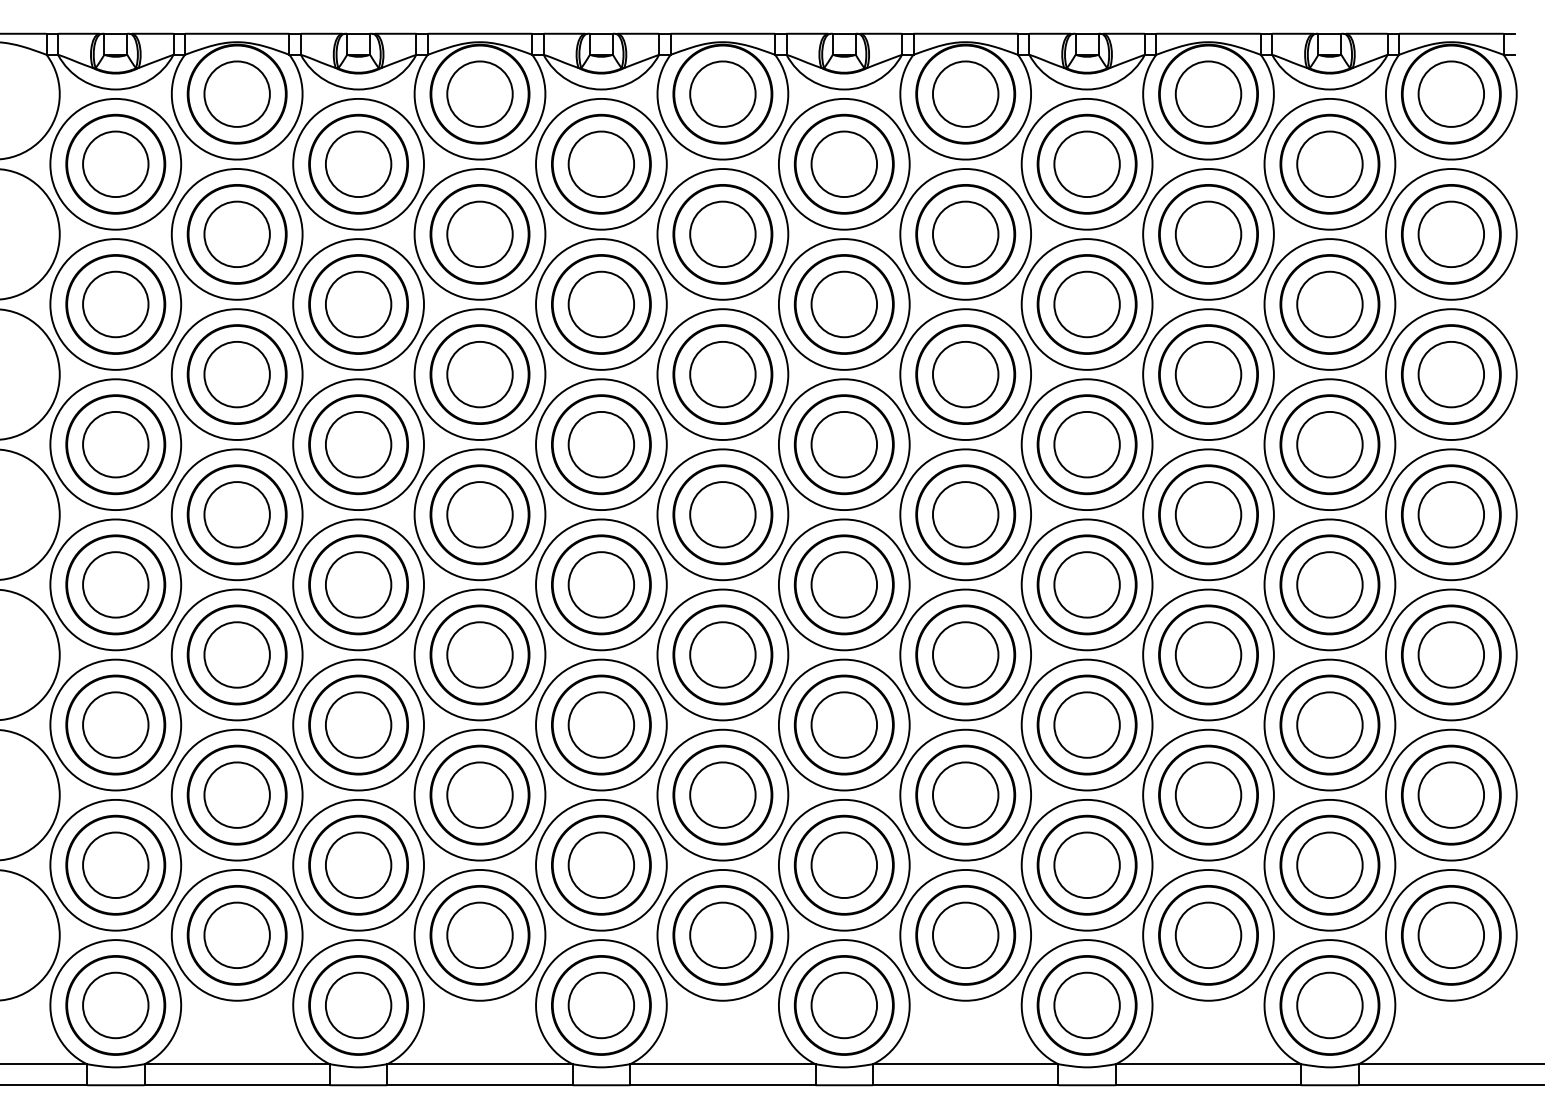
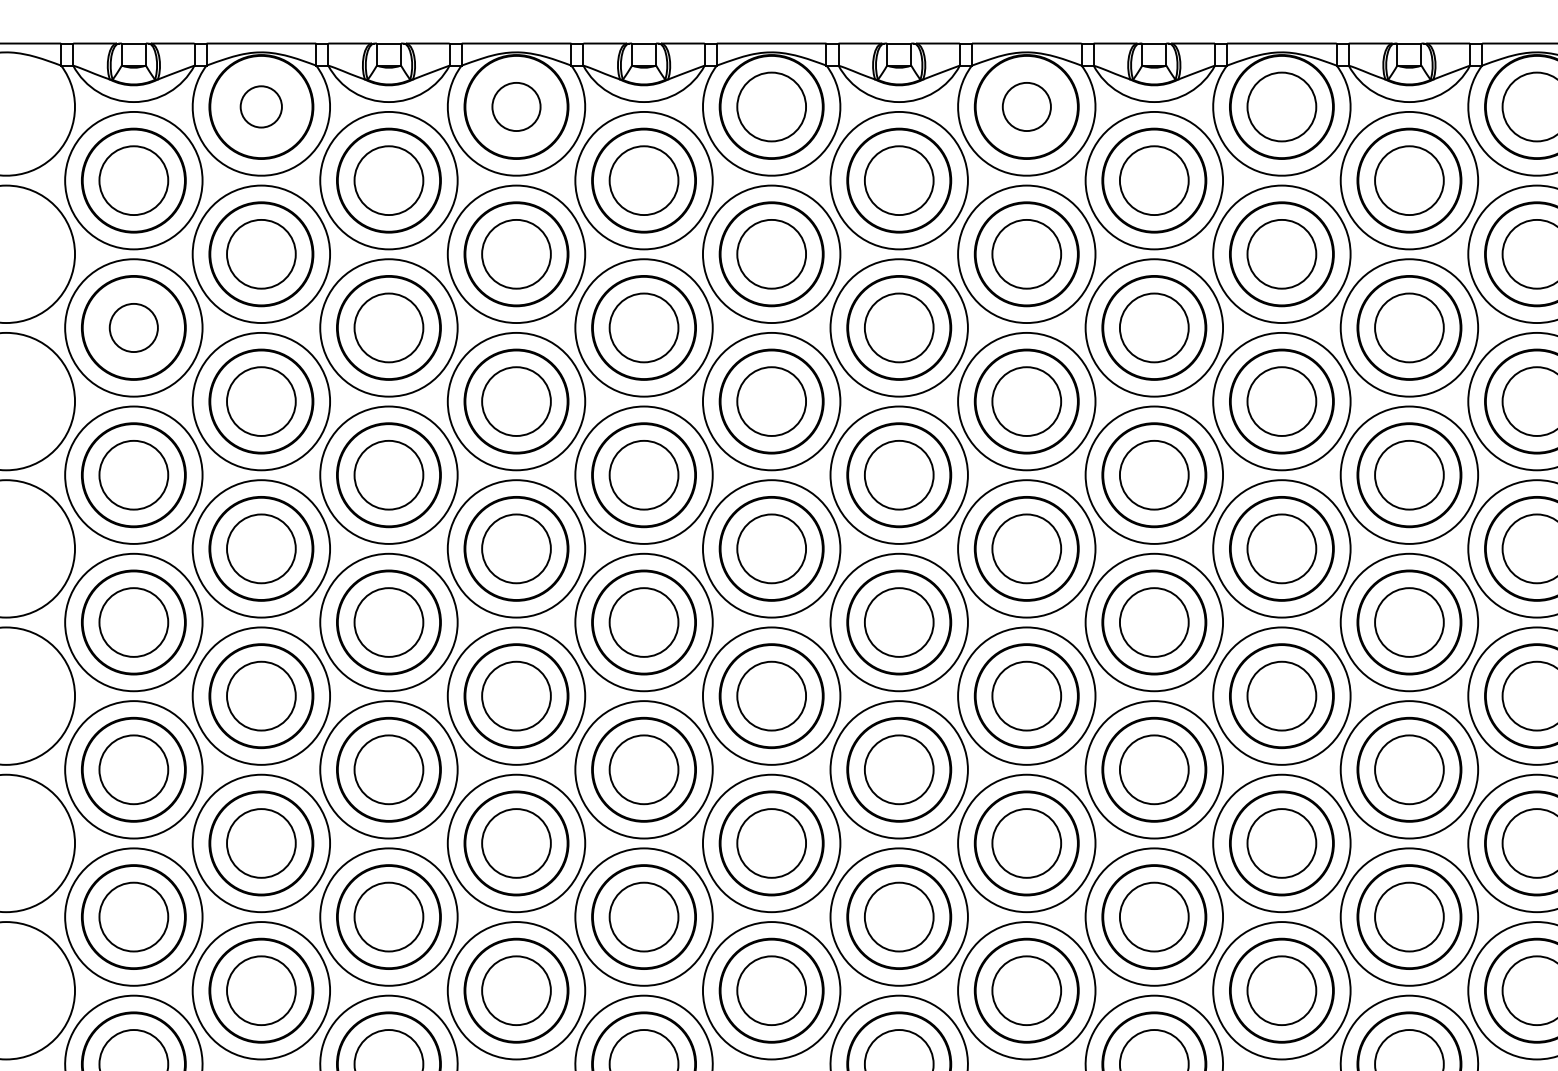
circle: (236, 93) -> (260, 106), size x0.6
circle: (479, 93) -> (515, 106), size x0.7
circle: (965, 93) -> (1026, 106), size x0.7
circle: (115, 304) -> (133, 327), size x0.7

